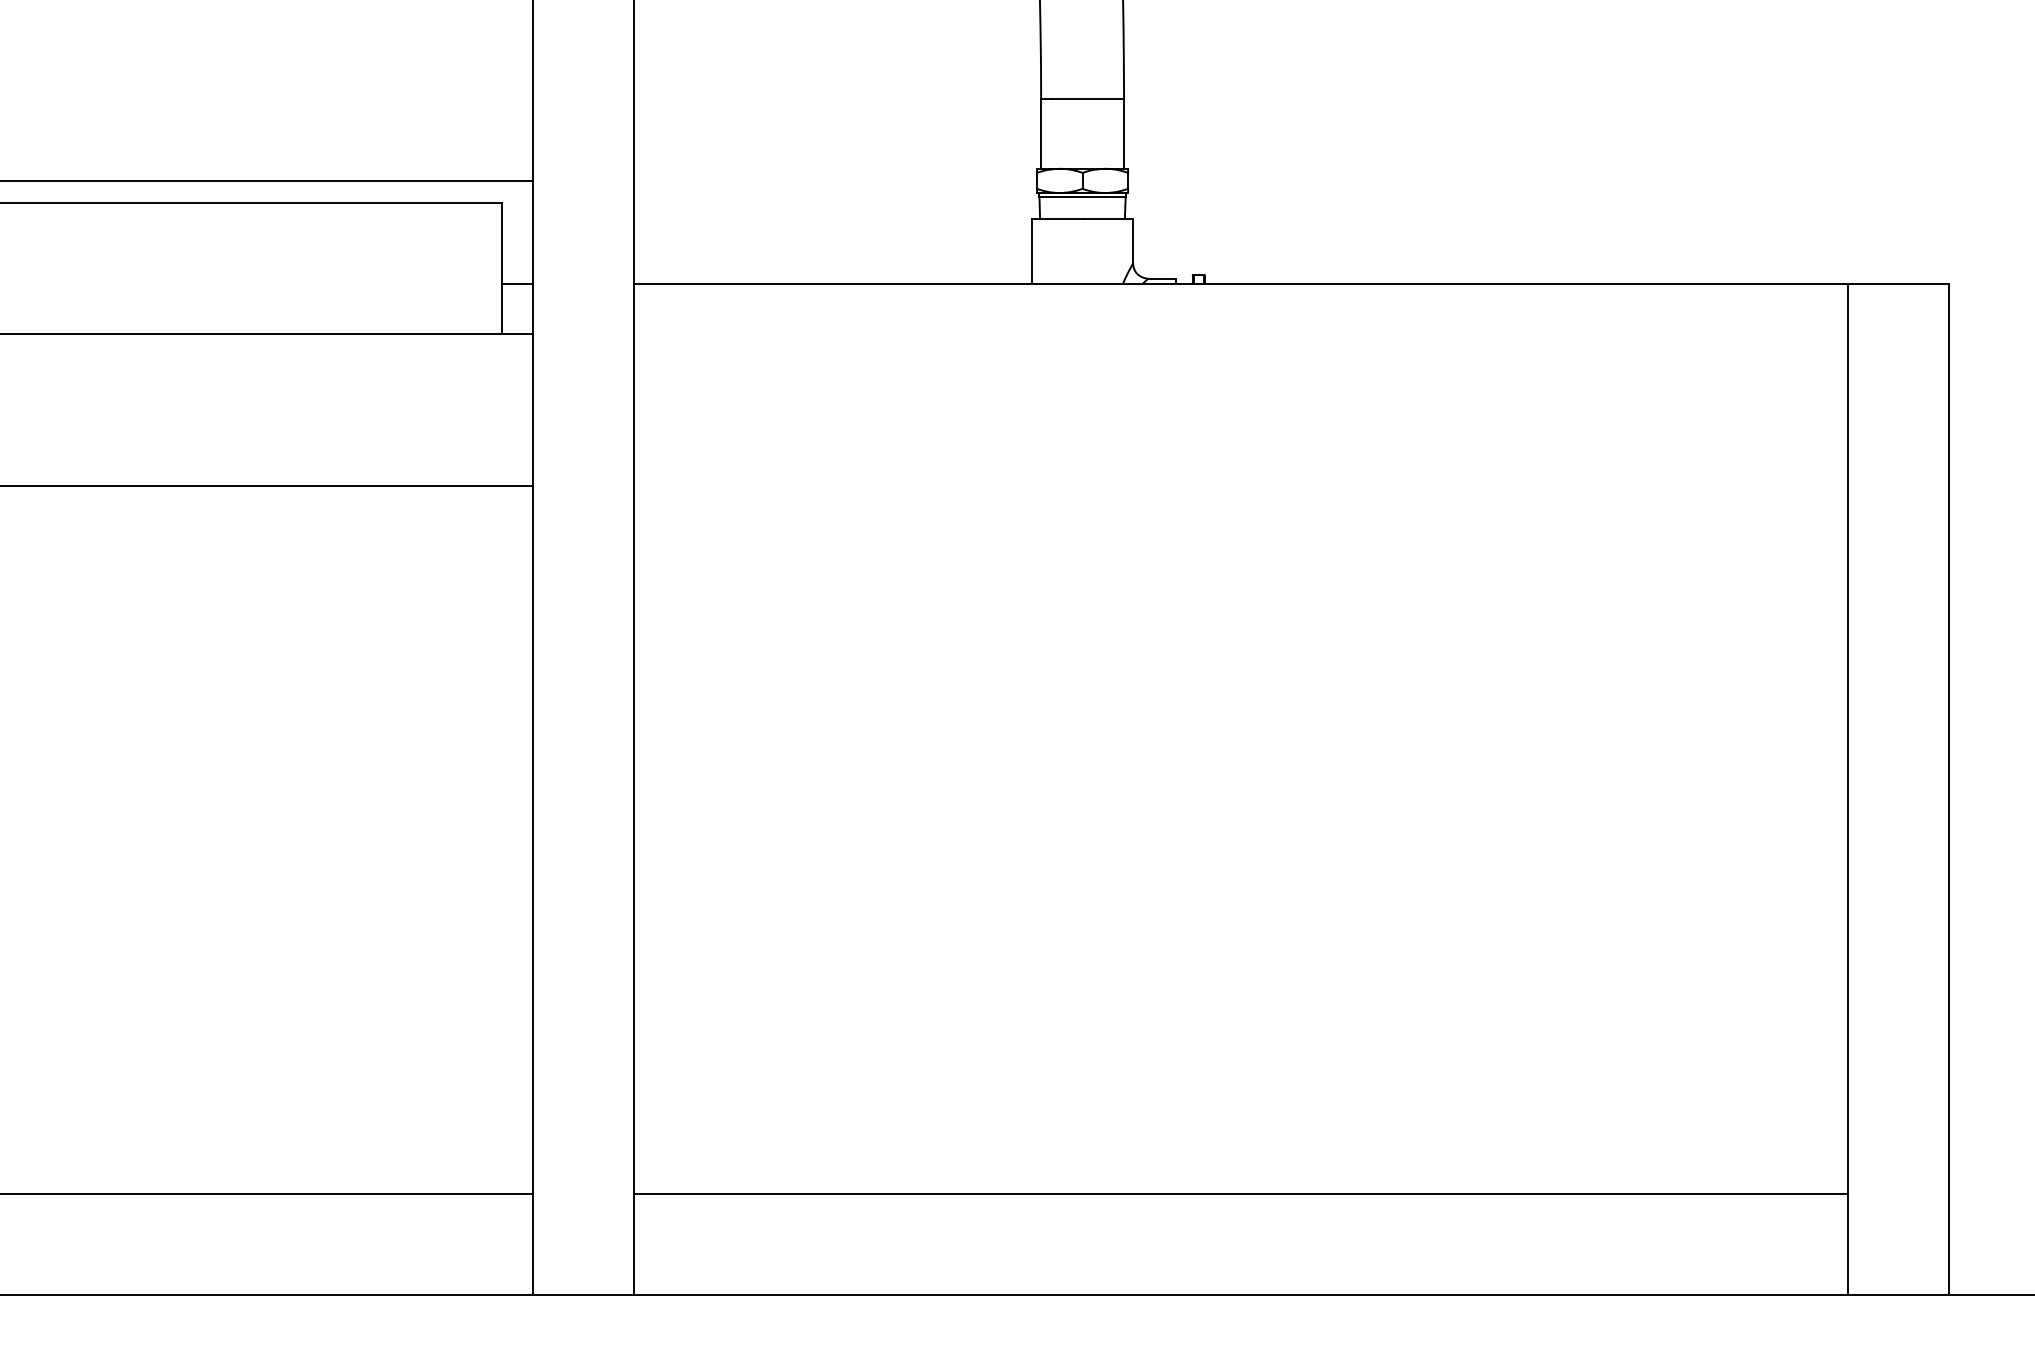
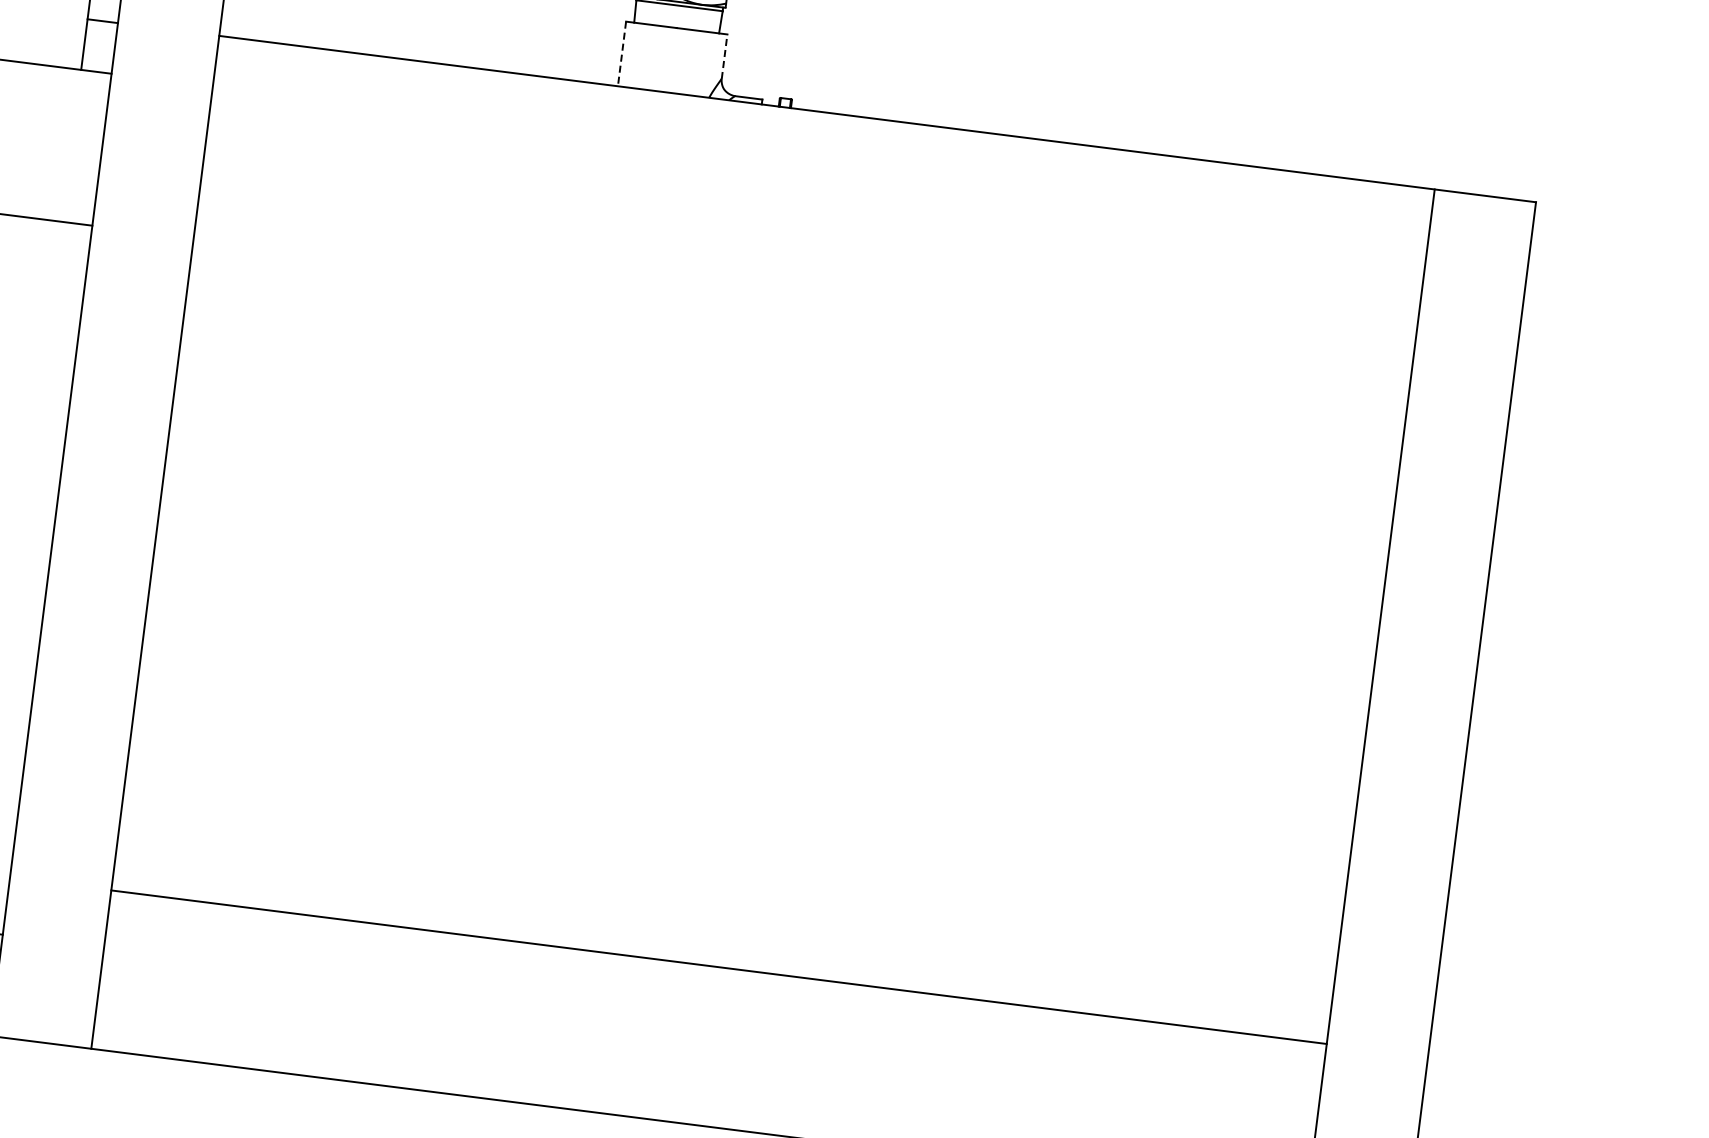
line: (1133, 240) -> (725, 55), solid -> dashed
line: (1031, 251) -> (621, 54), solid -> dashed
line: (1240, 1194) -> (718, 967), moved

